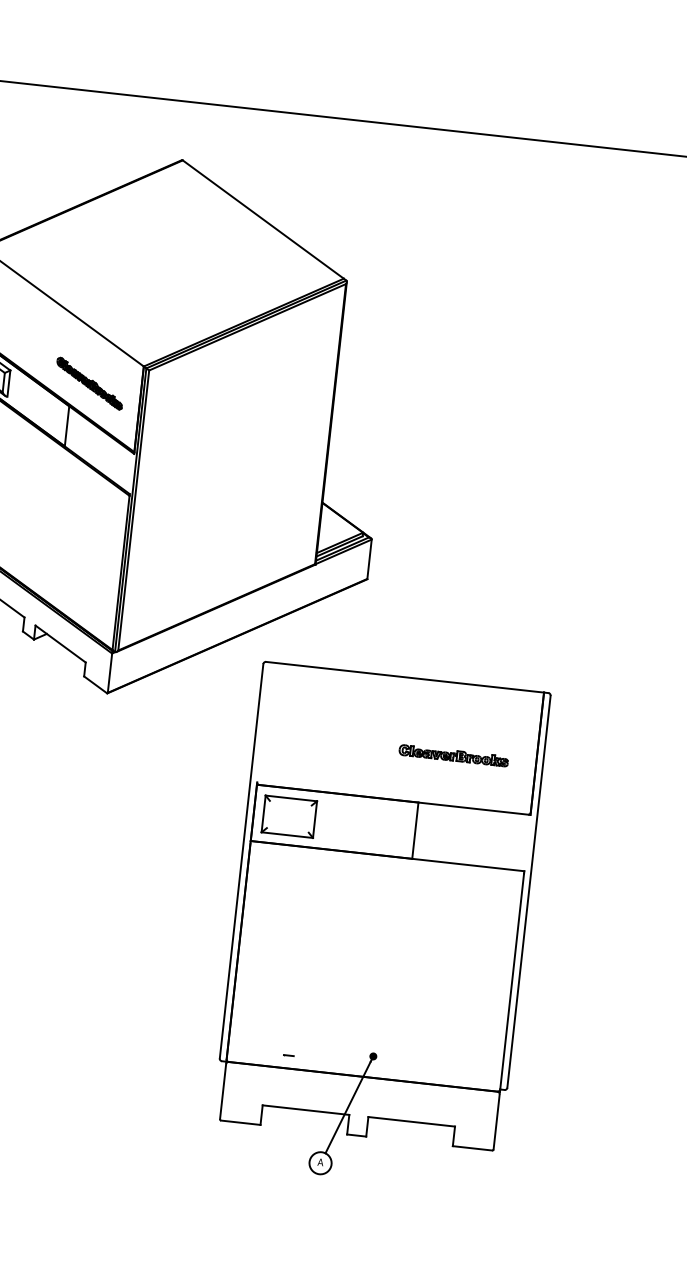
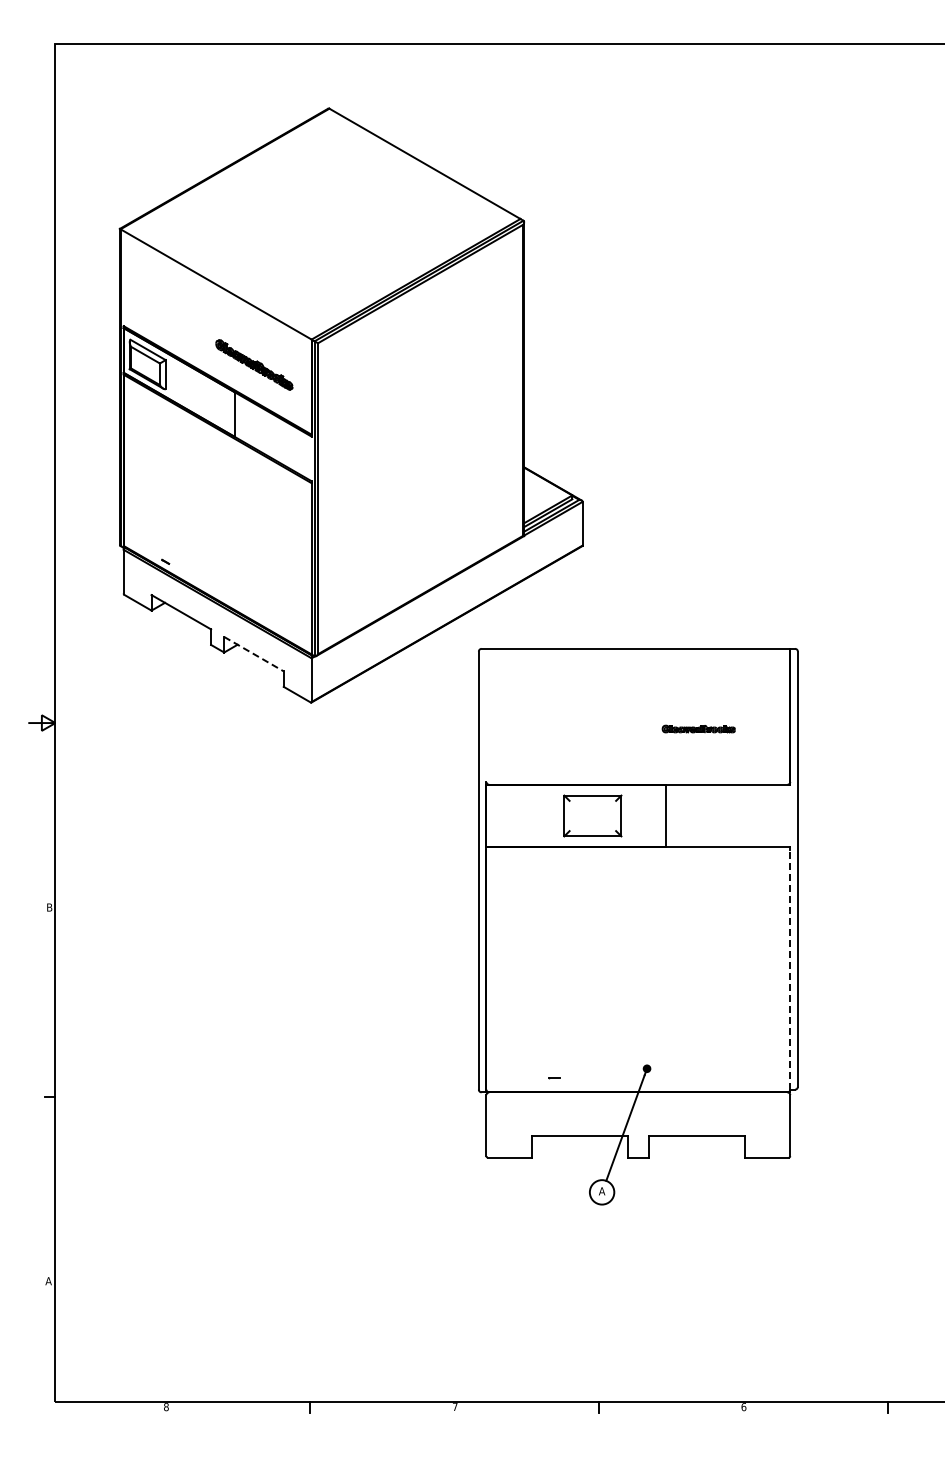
line: (61, 644) -> (254, 654), solid -> dashed
part: (453, 755) -> (698, 728), size x0.6
part: (289, 816) -> (592, 815), moved
line: (512, 981) -> (790, 969), solid -> dashed

